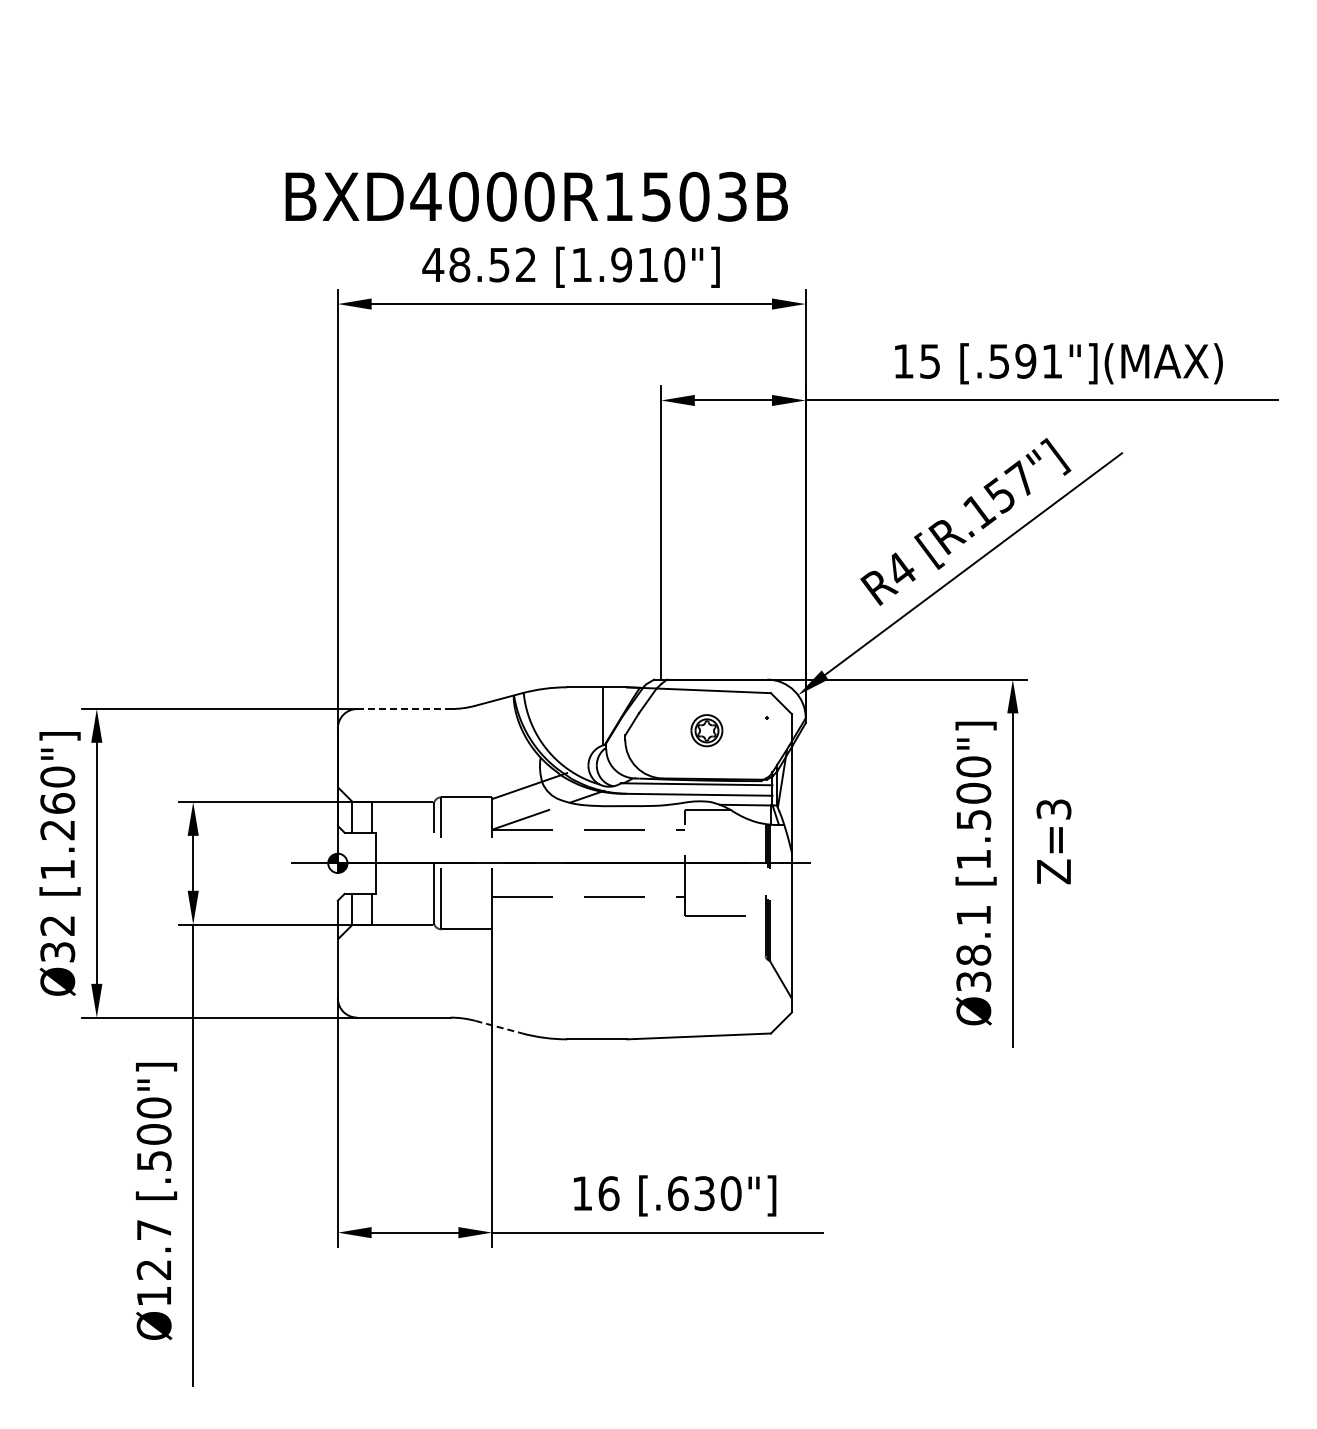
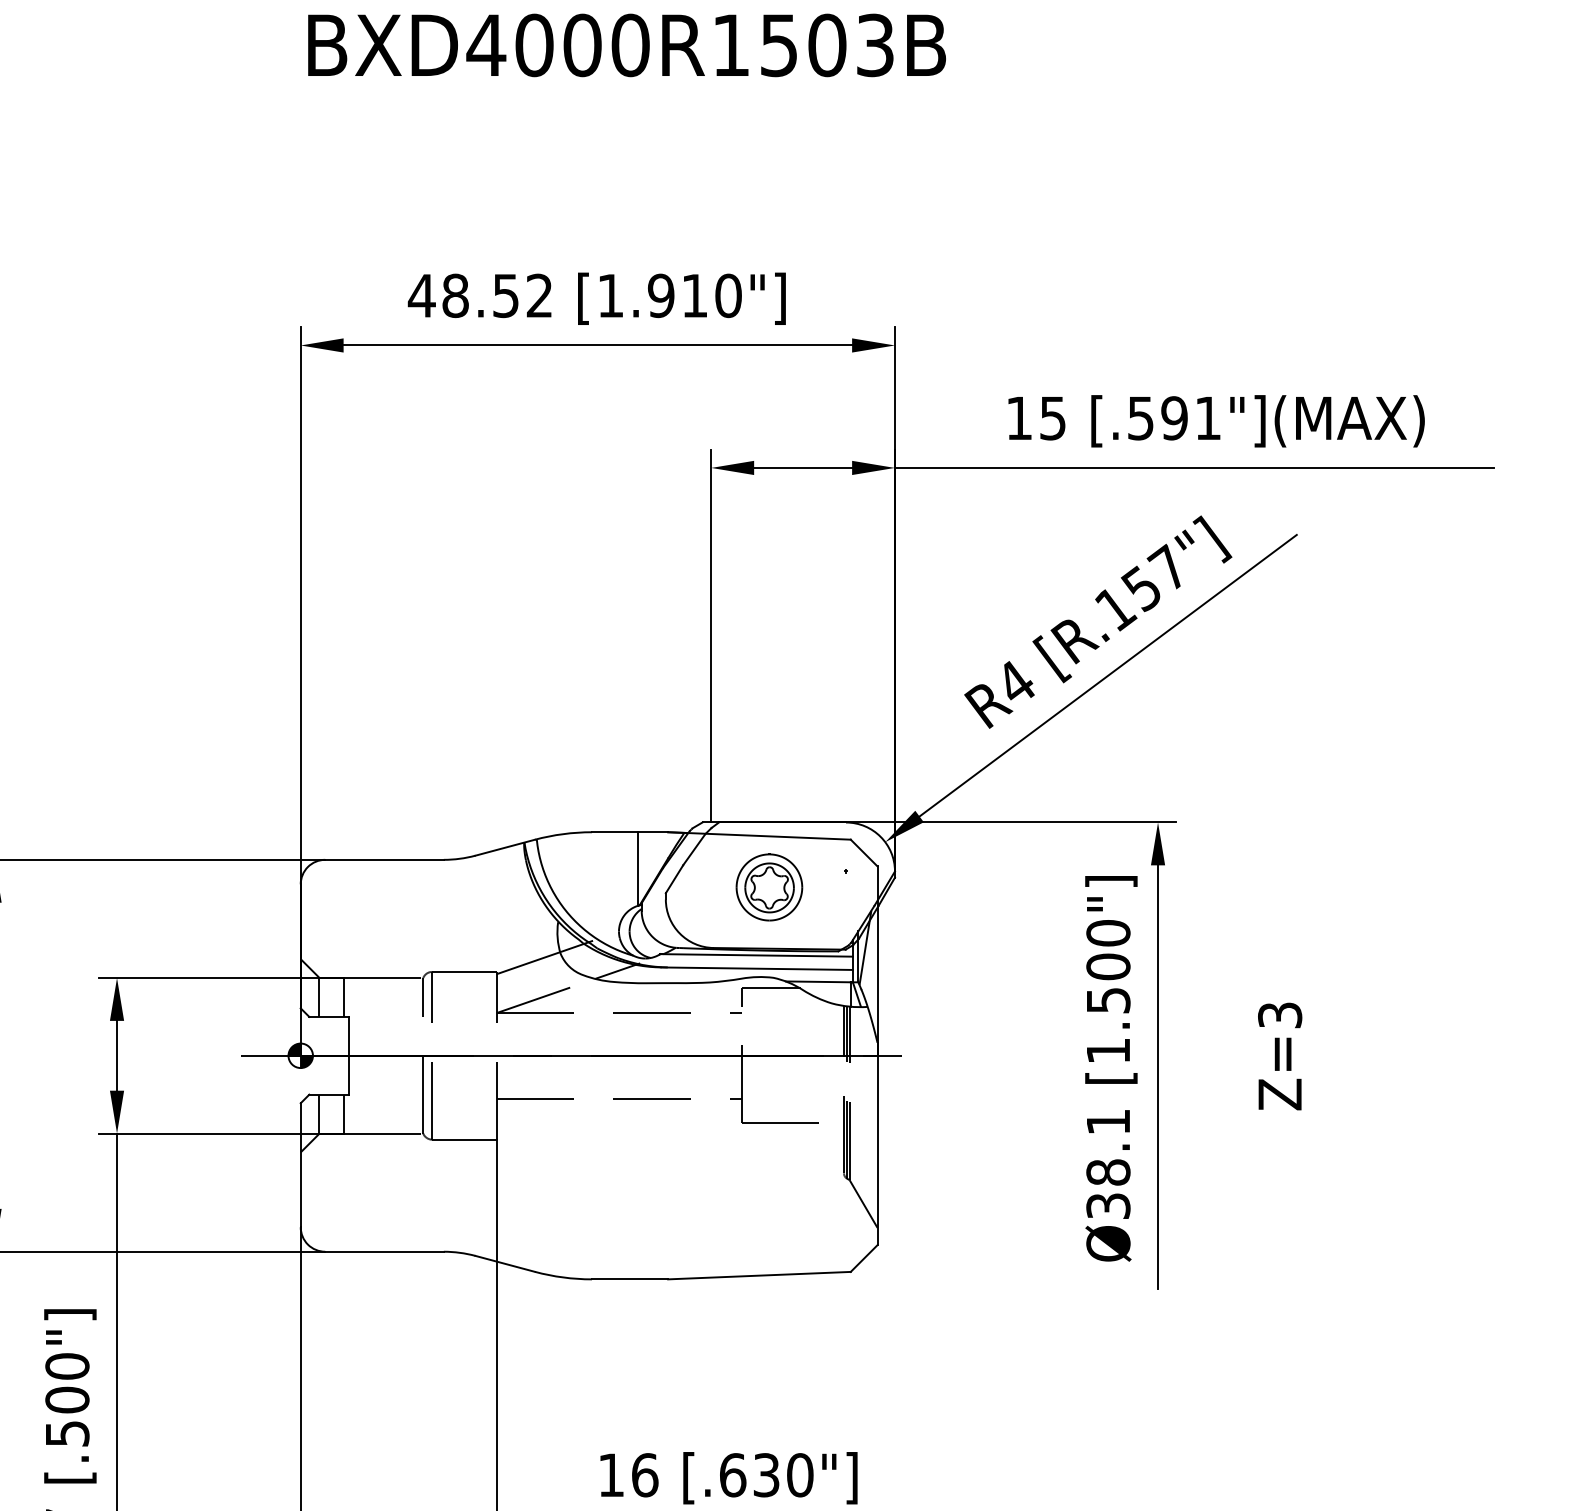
text: (536, 196) -> (626, 45), moved
line: (403, 709) -> (384, 860), dashed -> solid
part: (706, 730) -> (768, 887), size x1.67
text: (1053, 841) -> (1279, 1056), moved
line: (499, 1027) -> (506, 1264), dashed -> solid

